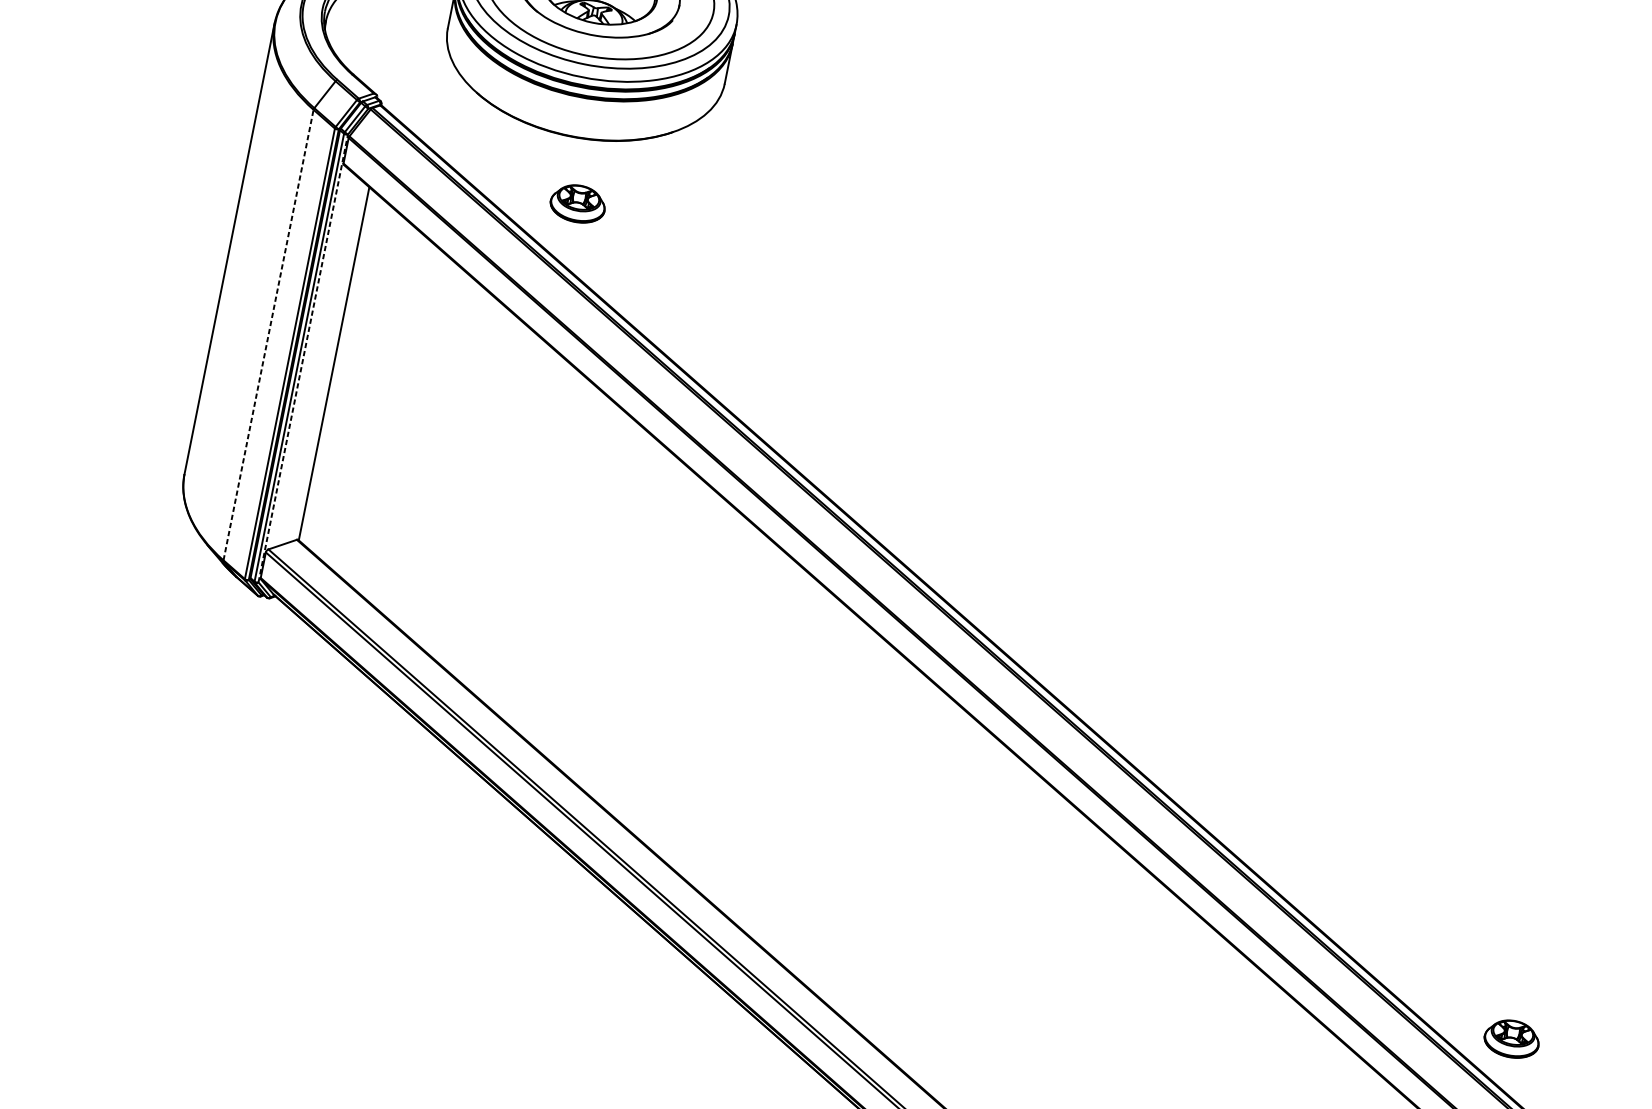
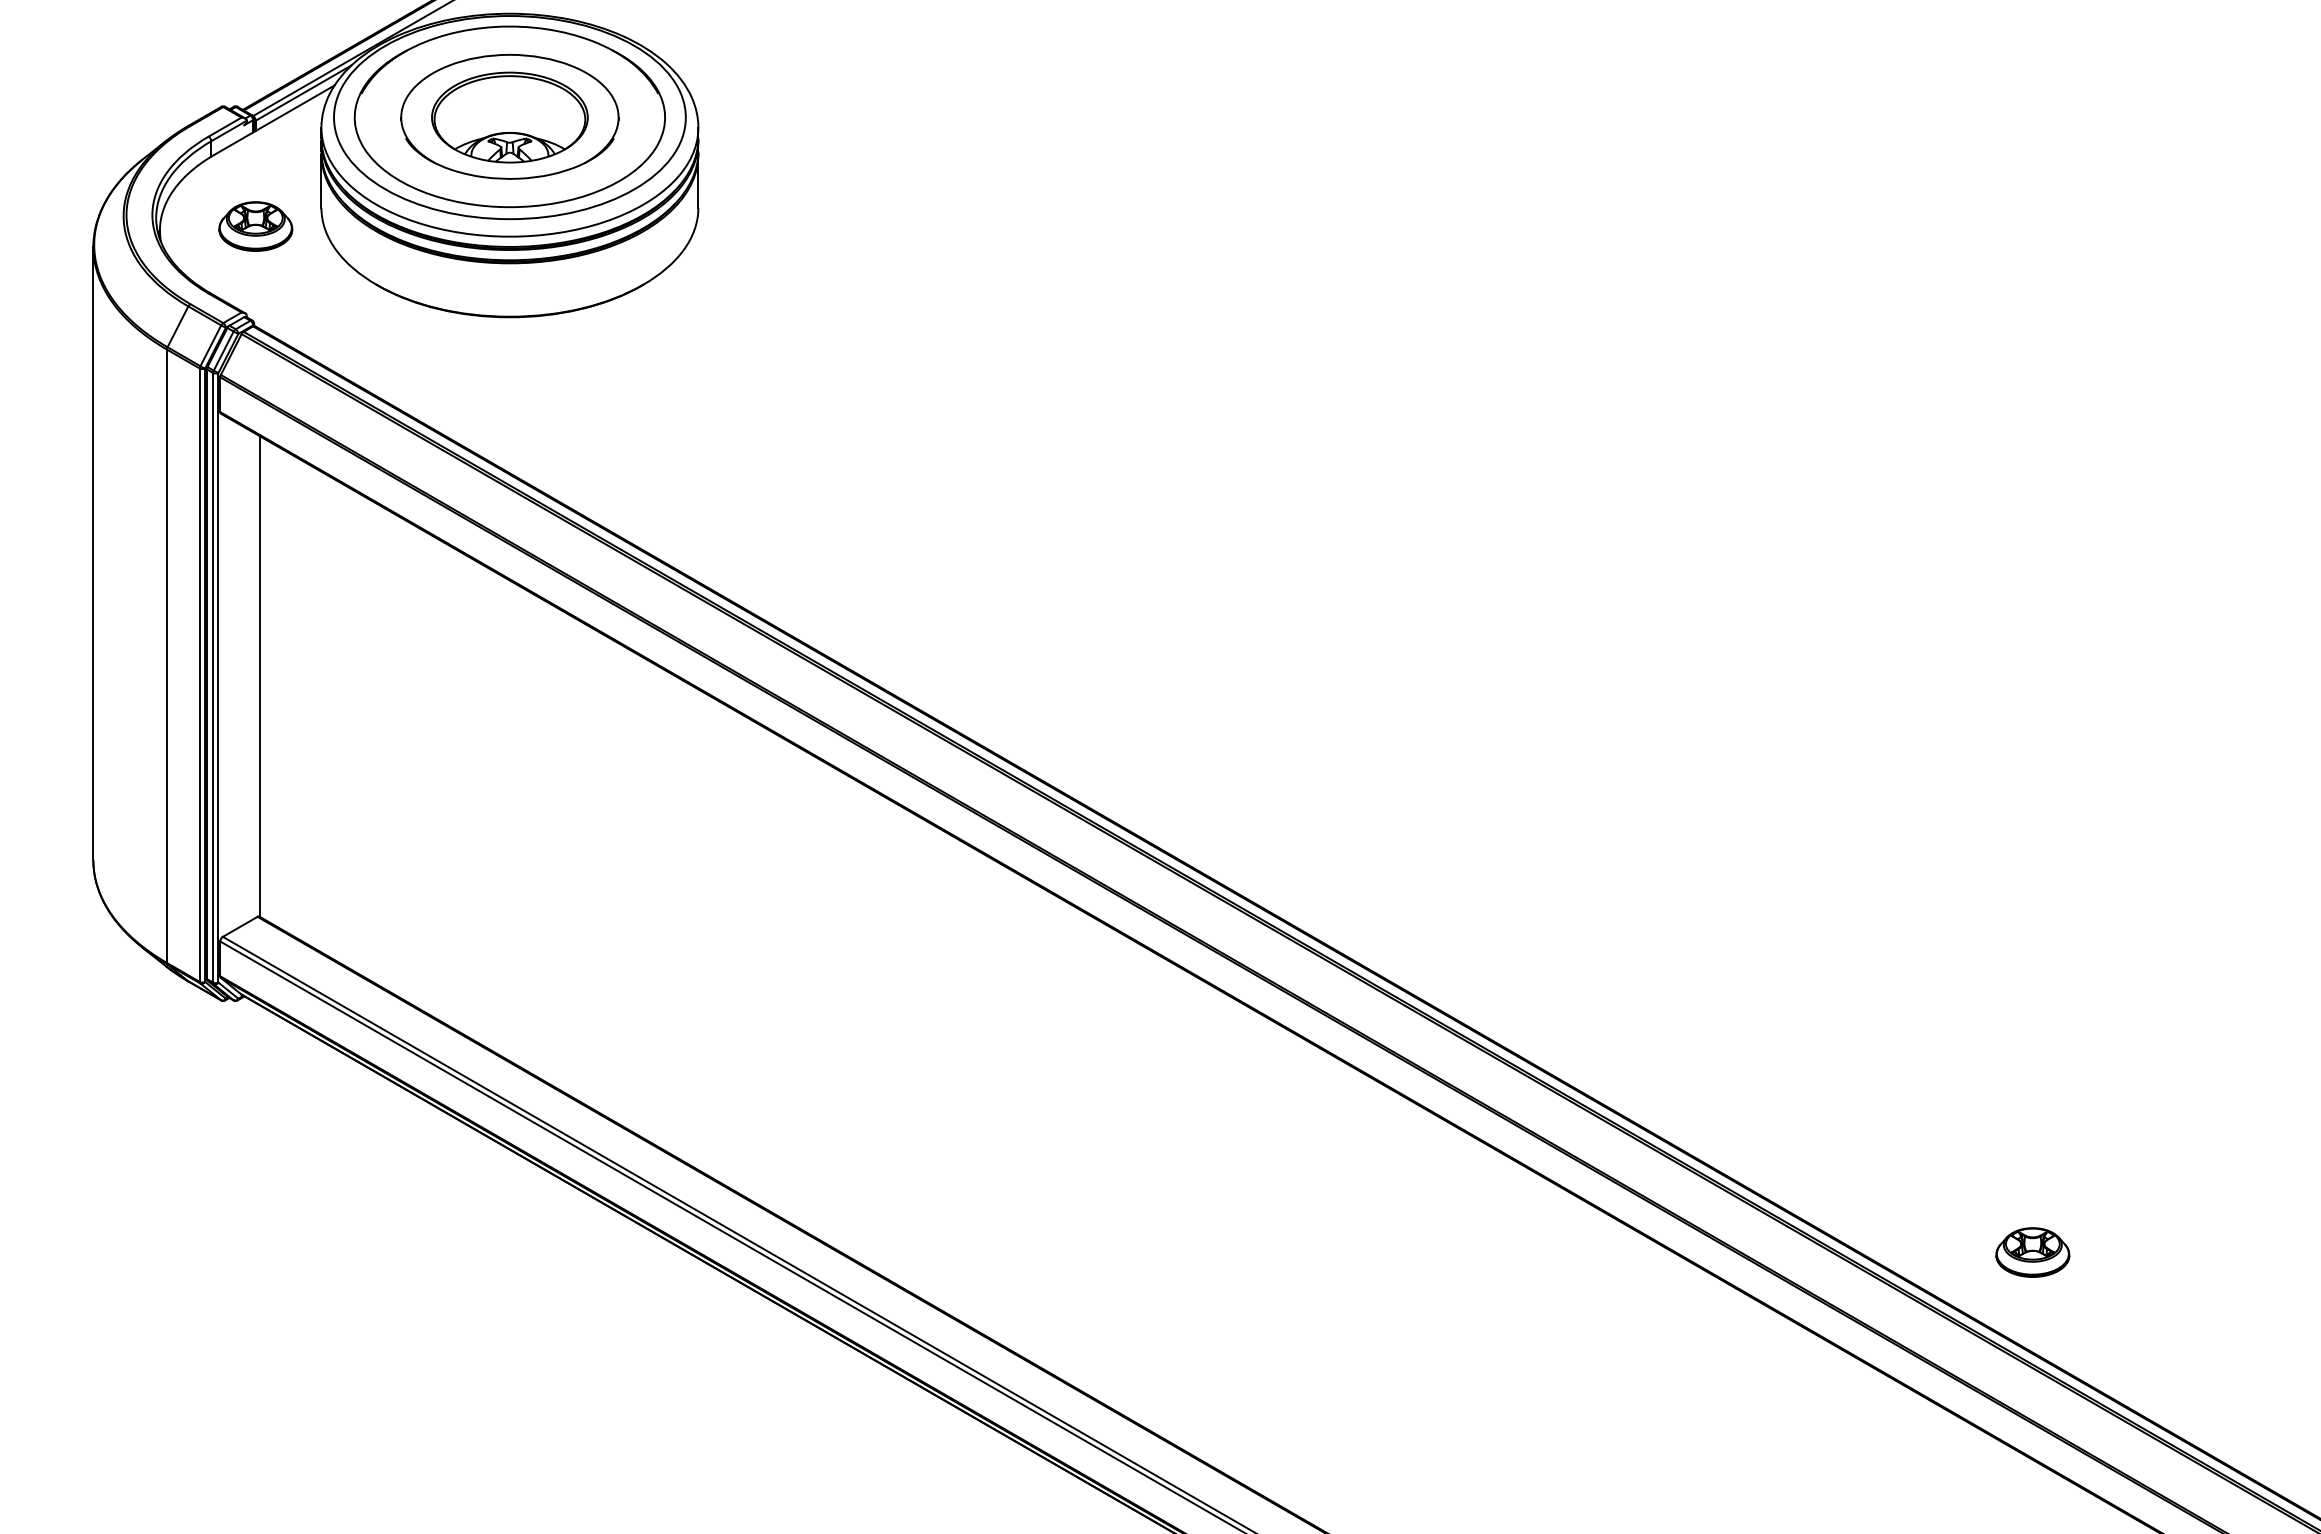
part: (577, 203) -> (255, 226), moved
line: (268, 335) -> (166, 656), dashed -> solid
line: (303, 358) -> (218, 677), dashed -> solid
part: (1511, 1038) -> (2032, 1252), moved

